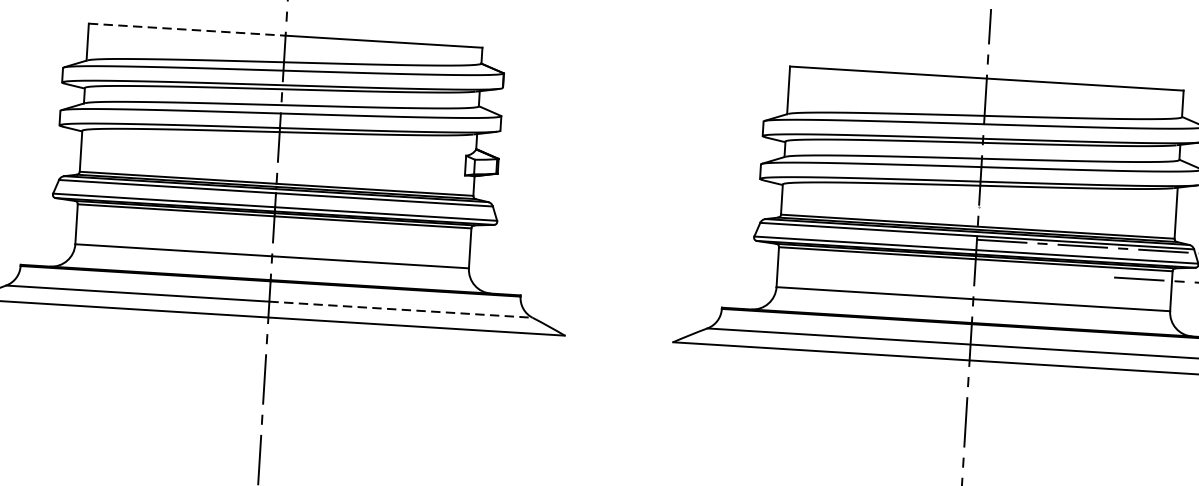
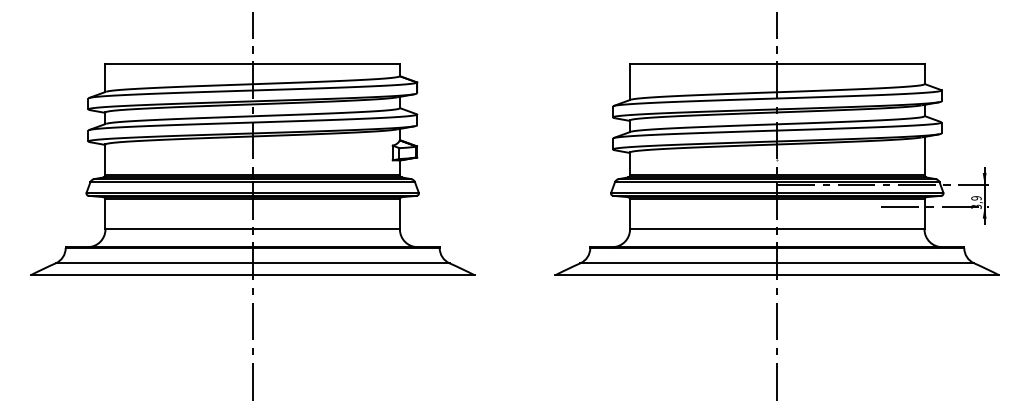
line: (187, 29) -> (179, 64), dashed -> solid
line: (401, 309) -> (351, 263), dashed -> solid

